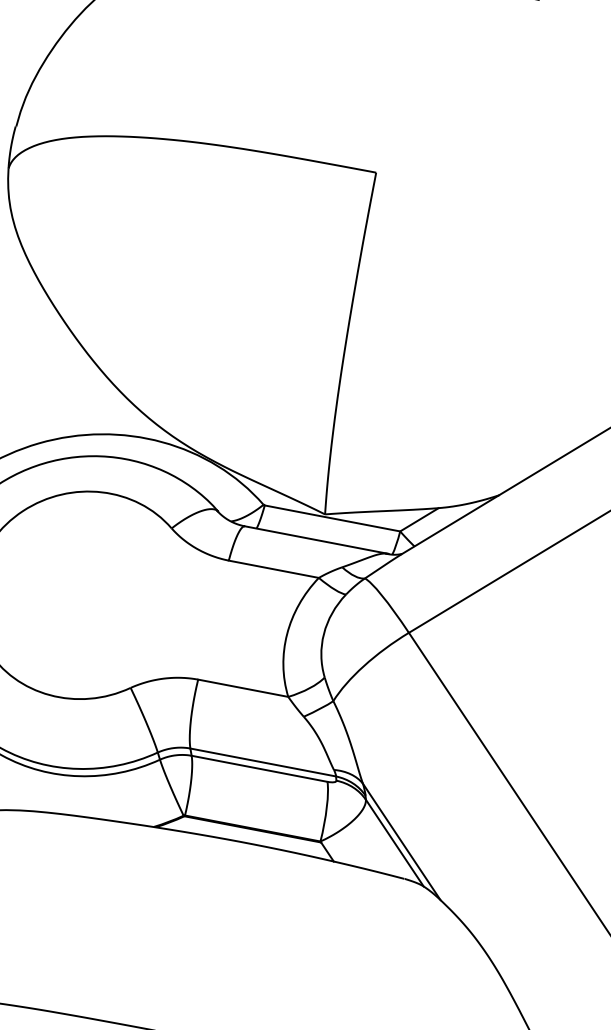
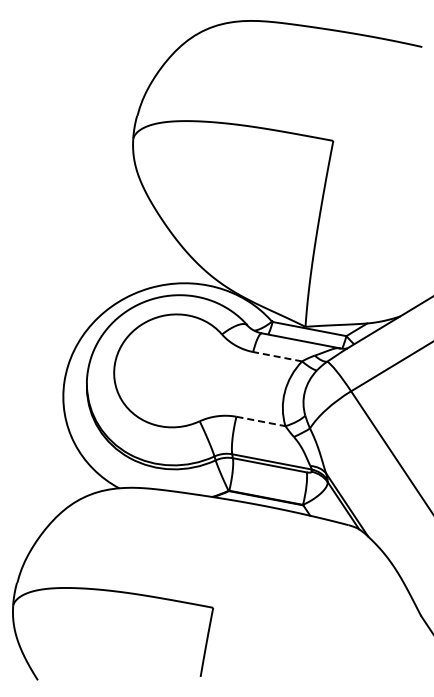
line: (273, 568) -> (277, 356), solid -> dashed
line: (242, 688) -> (260, 421), solid -> dashed

